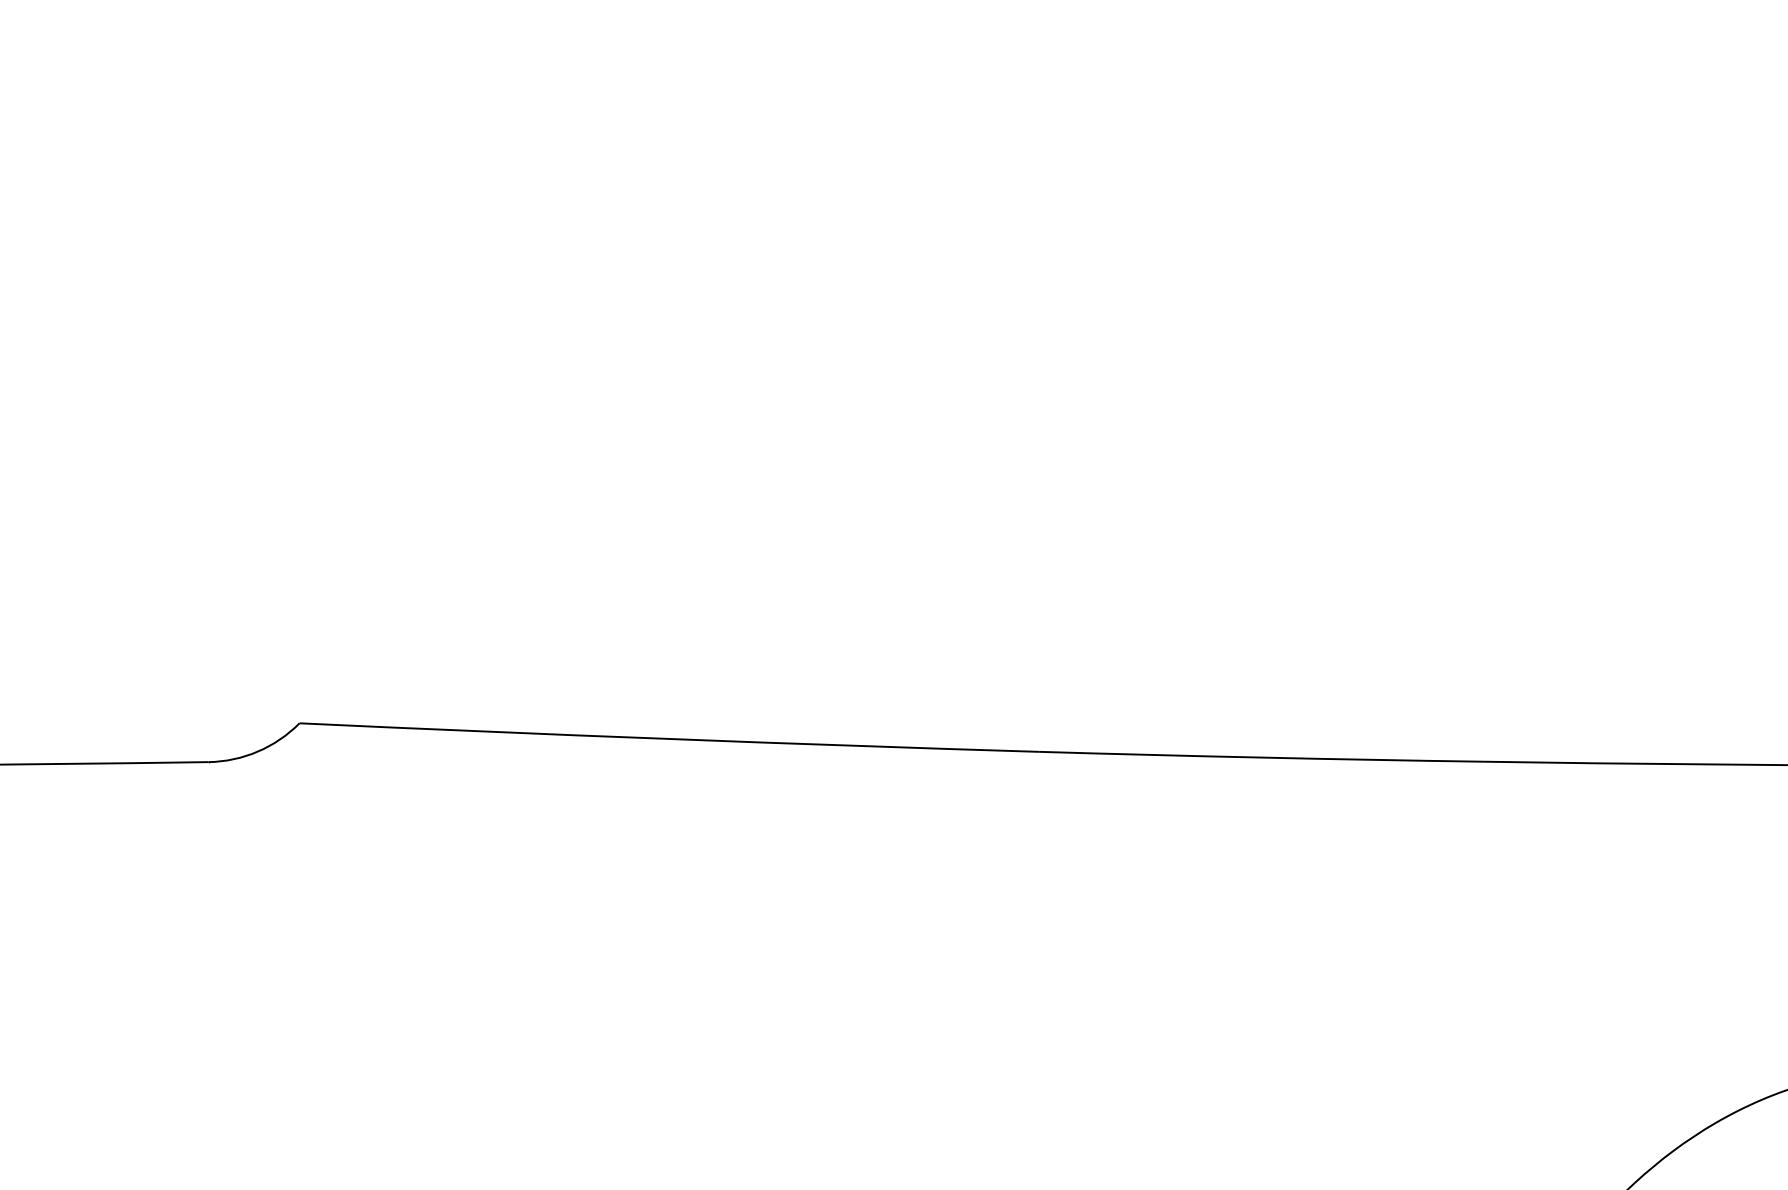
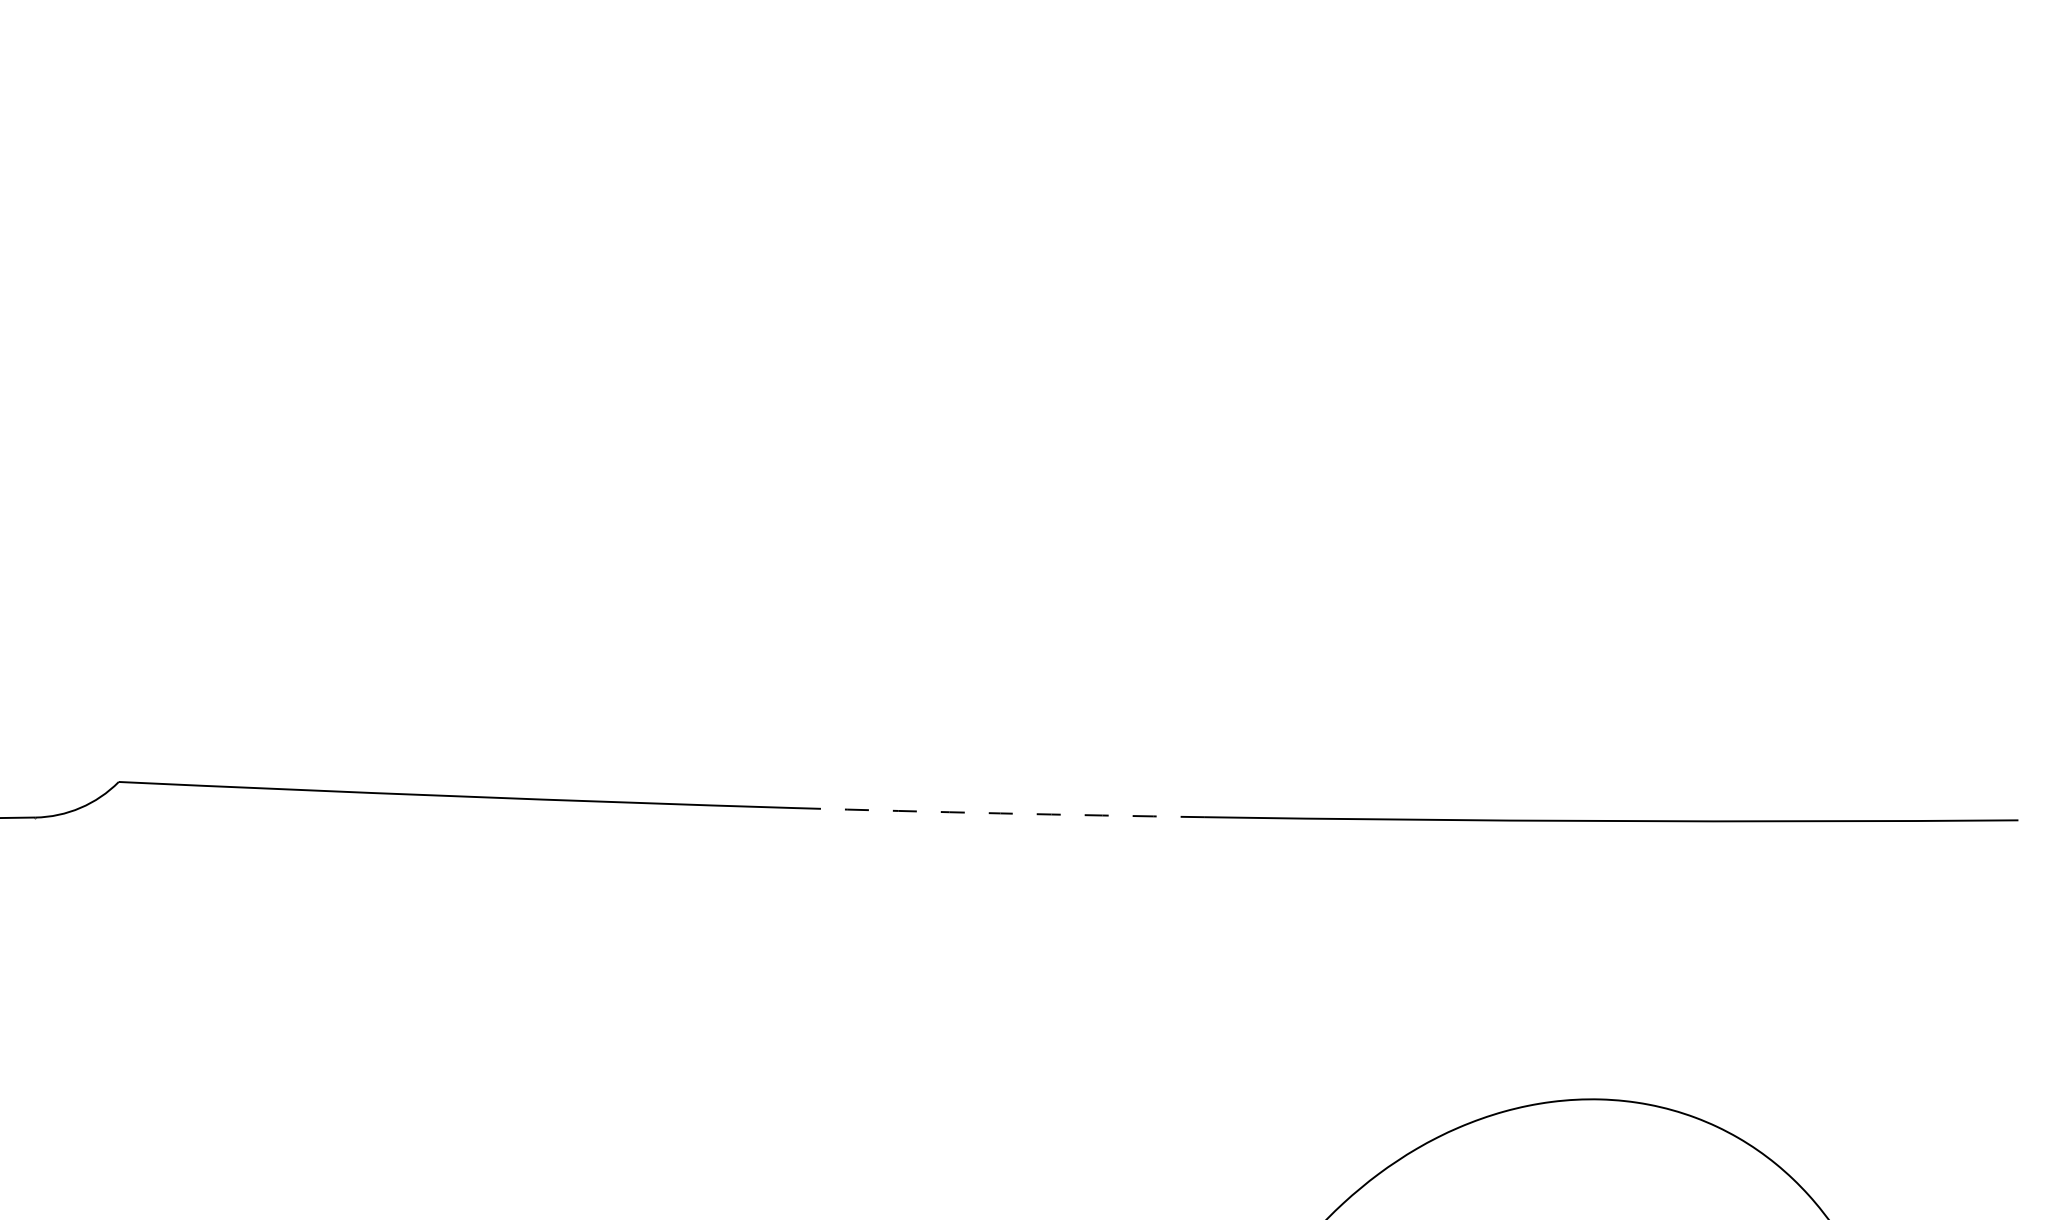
arc: (1261, 757) -> (1000, 813), solid -> dashed

